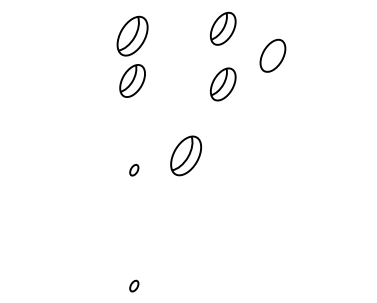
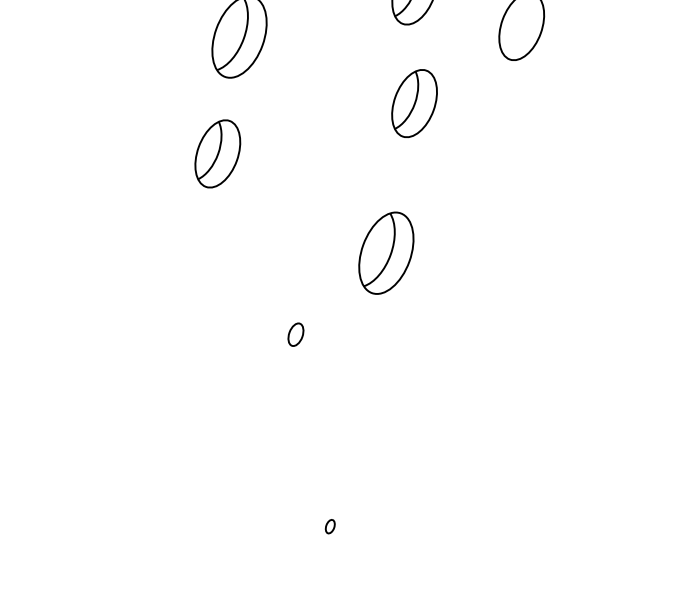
part: (132, 80) -> (217, 152), moved
part: (223, 84) -> (415, 103), moved
part: (134, 170) -> (296, 335), moved
part: (134, 285) -> (330, 525), size x0.6

